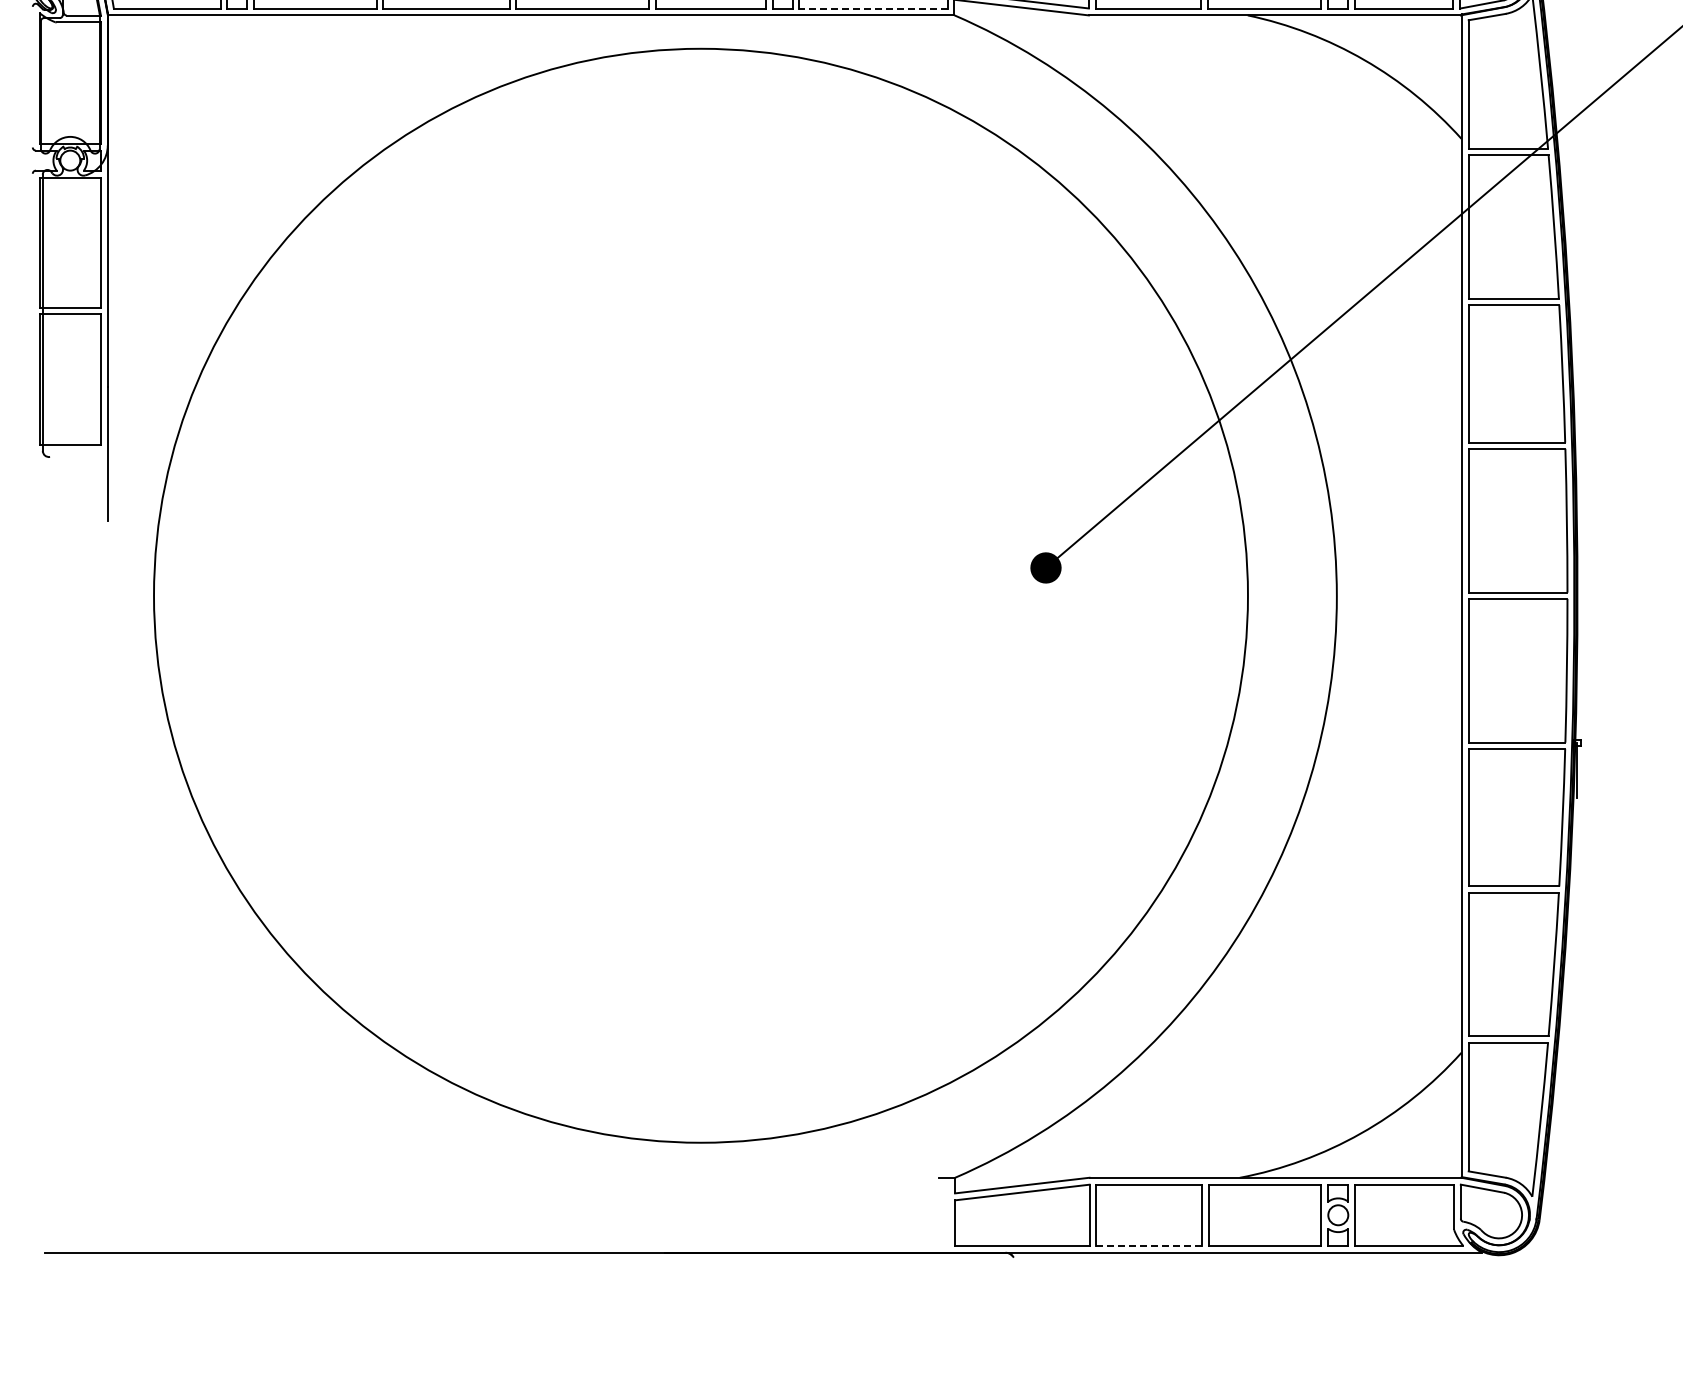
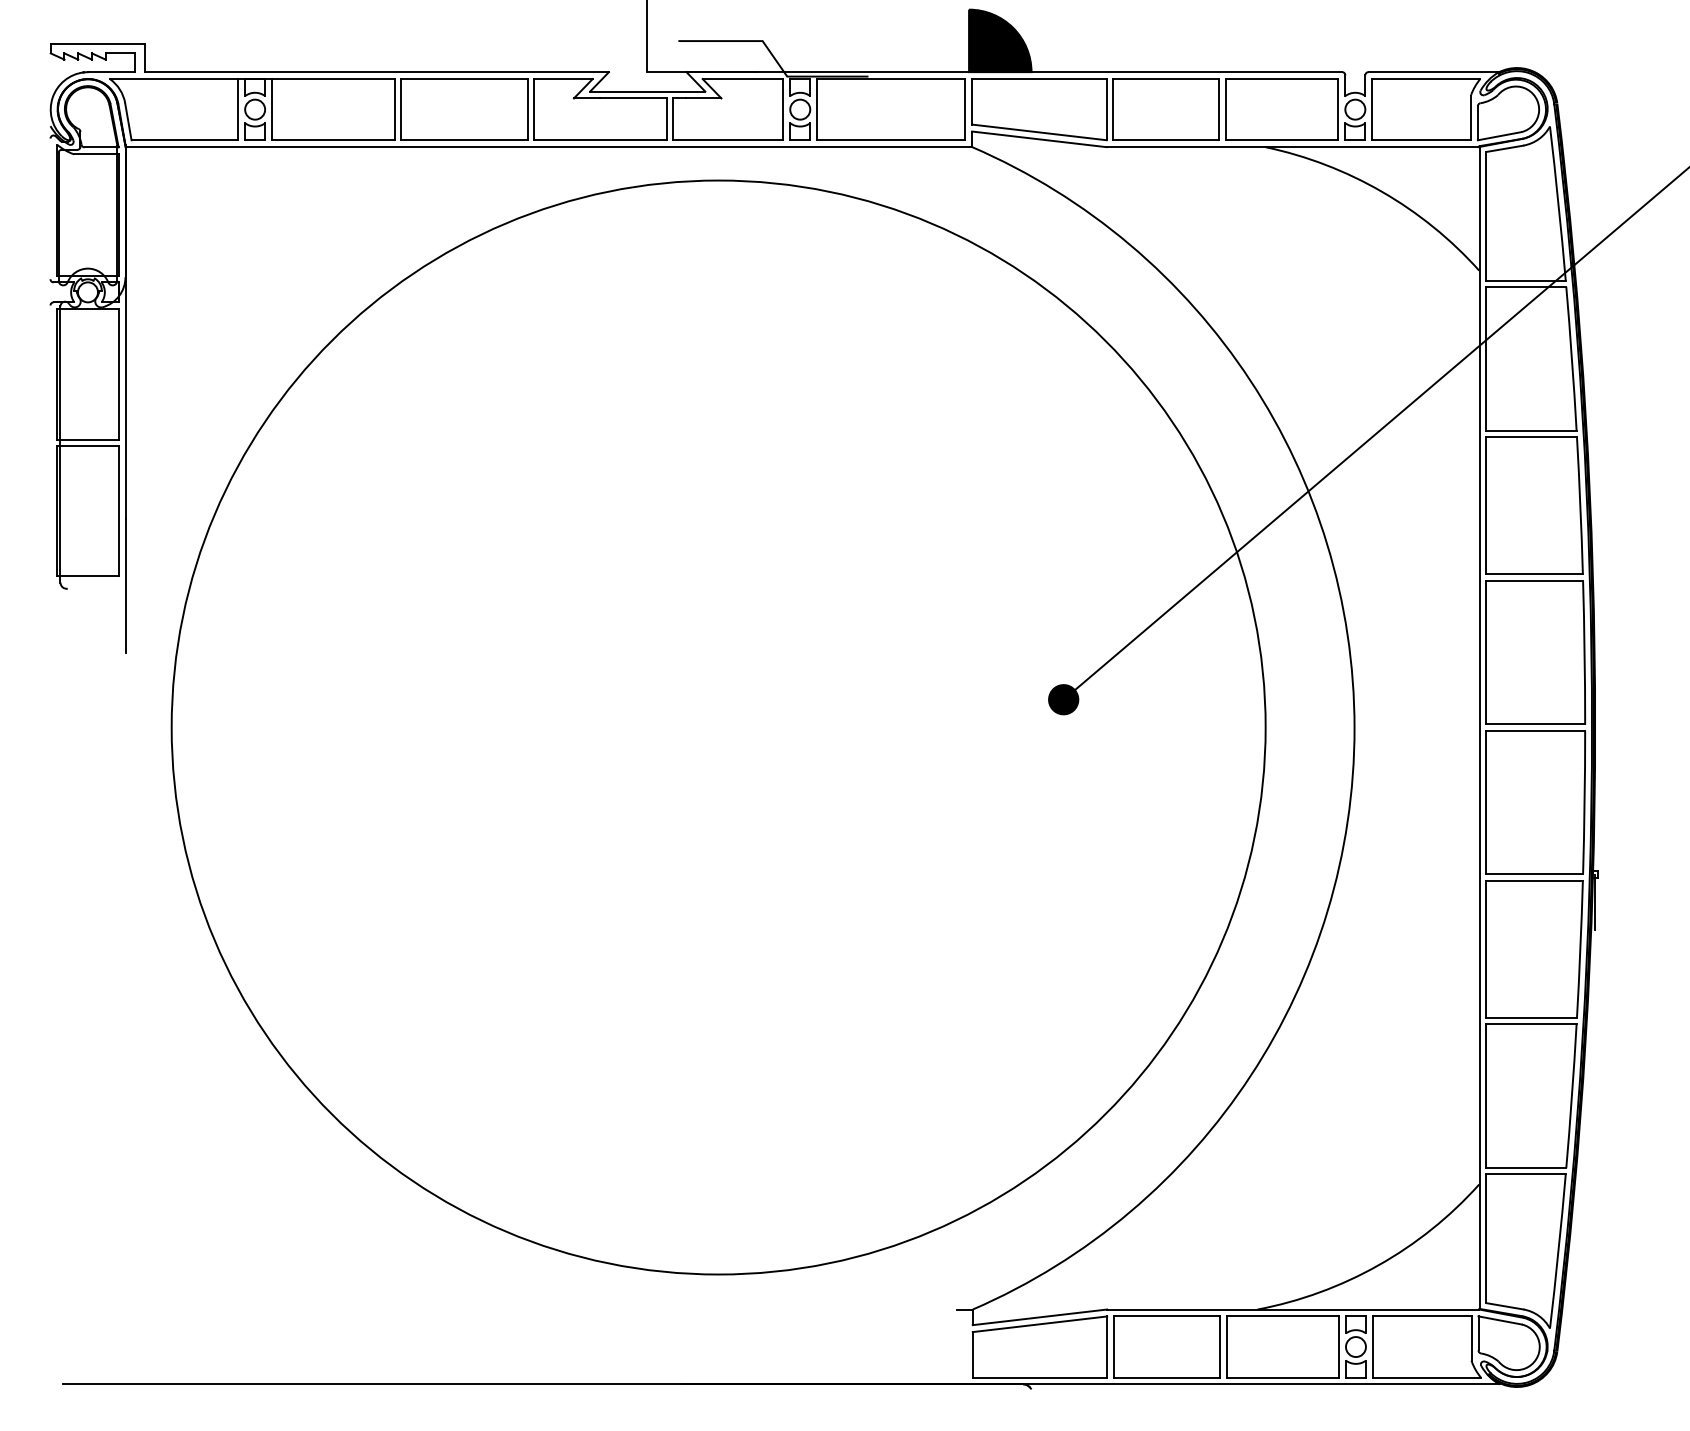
line: (872, 8) -> (890, 140), dashed -> solid
line: (1148, 1245) -> (1166, 1377), dashed -> solid

